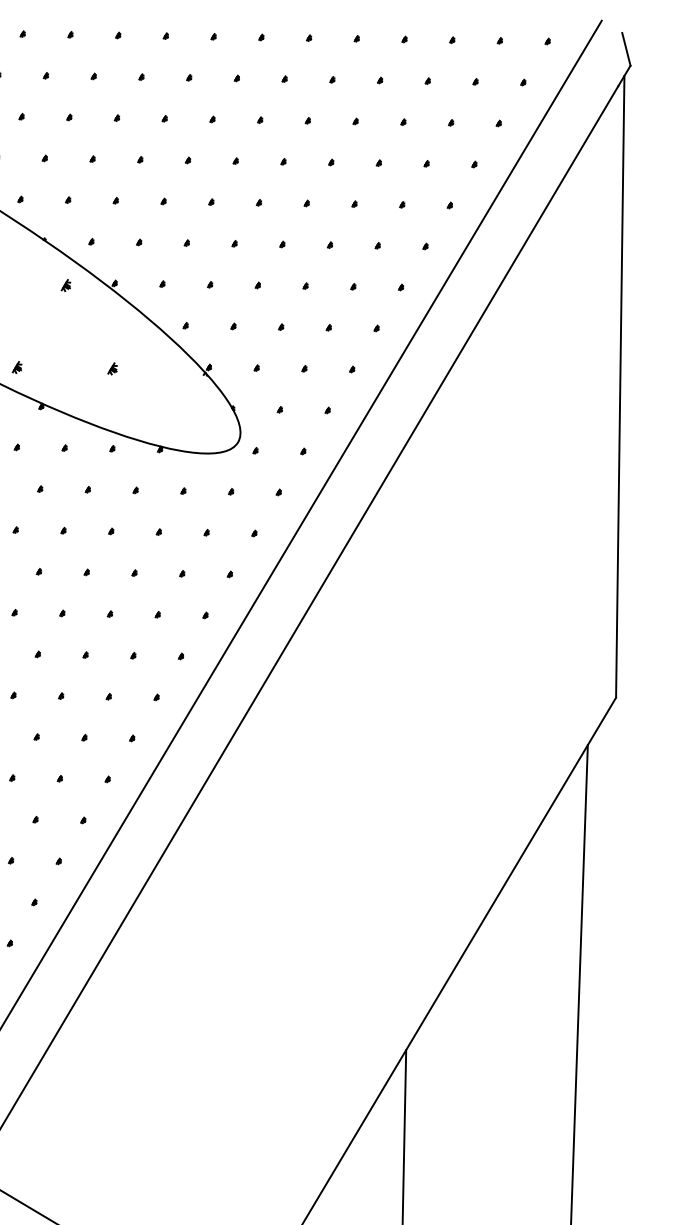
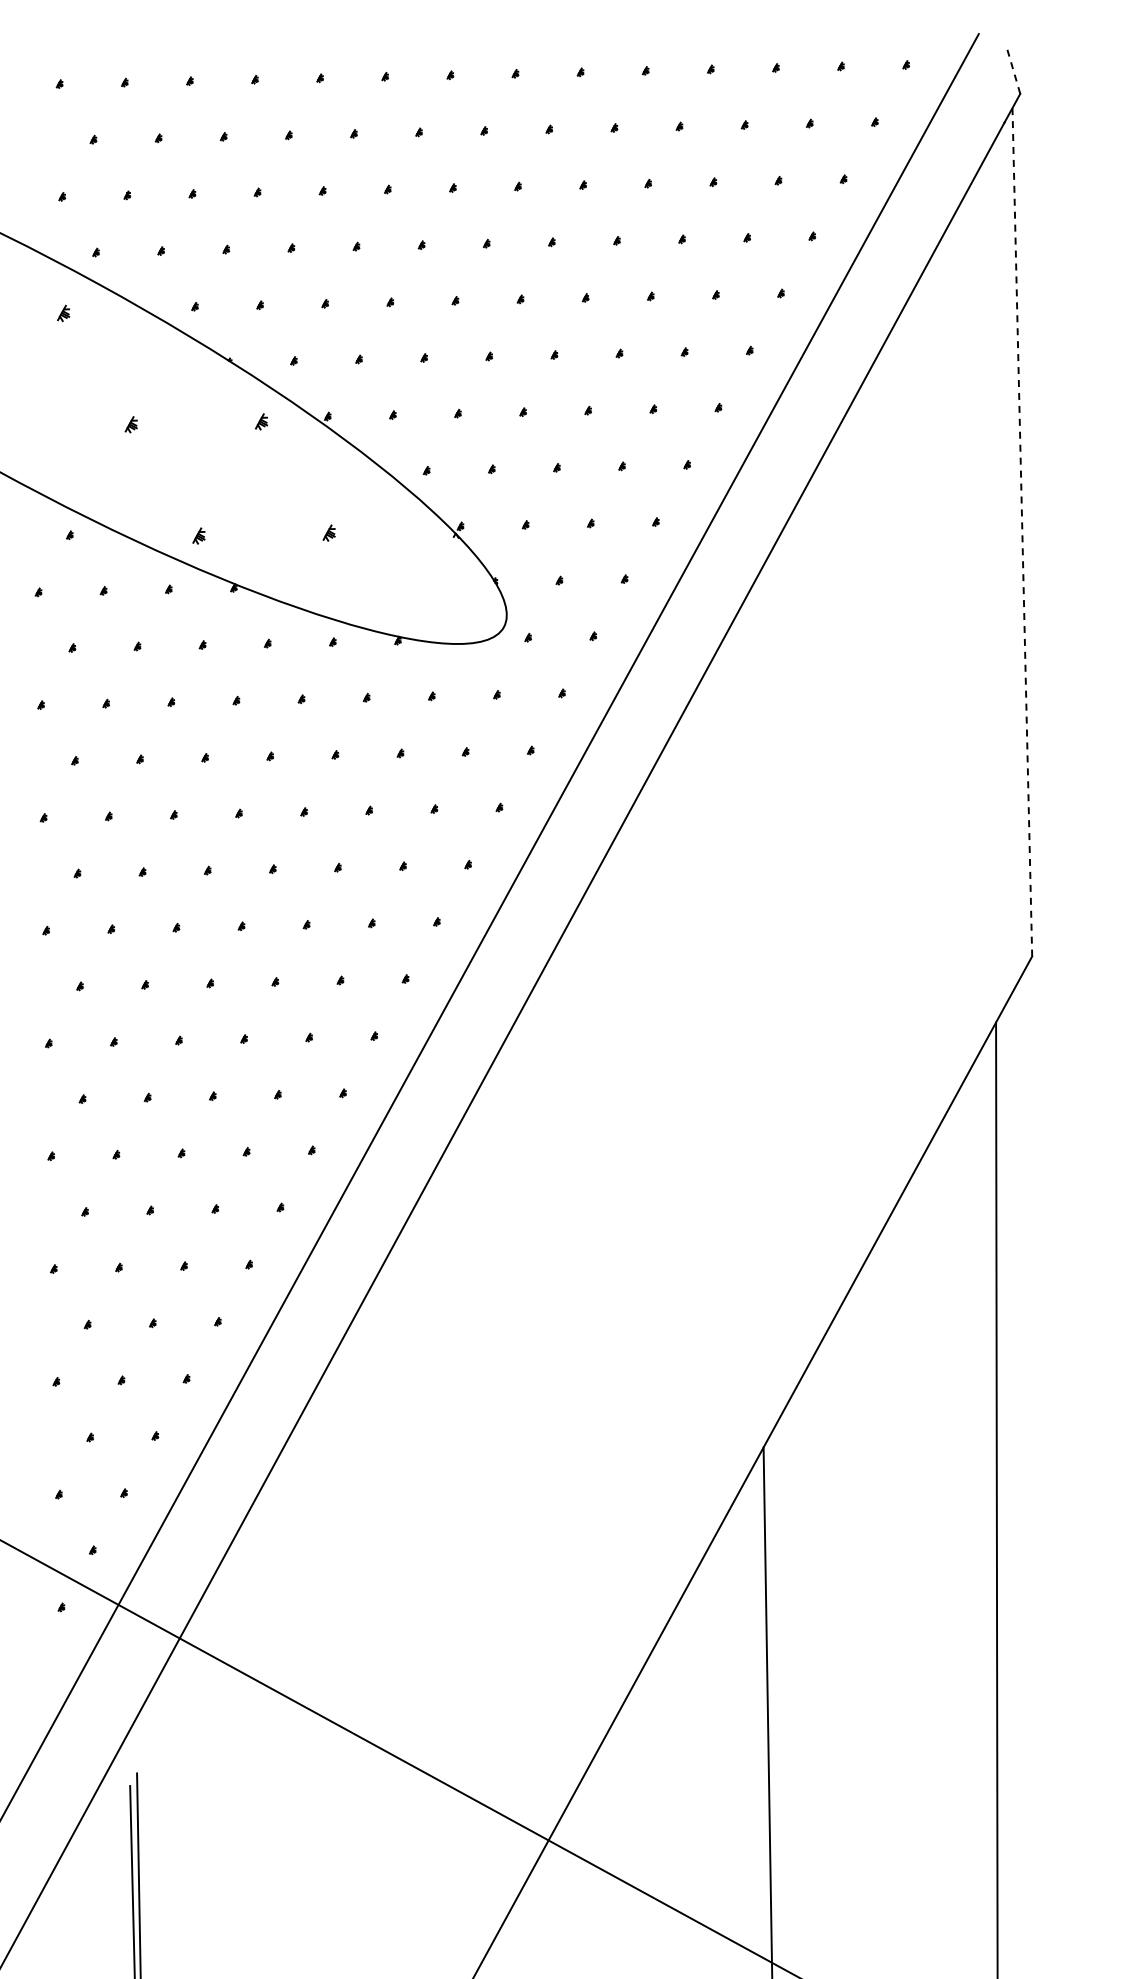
line: (626, 49) -> (1013, 71), solid -> dashed
line: (620, 387) -> (1022, 532), solid -> dashed

